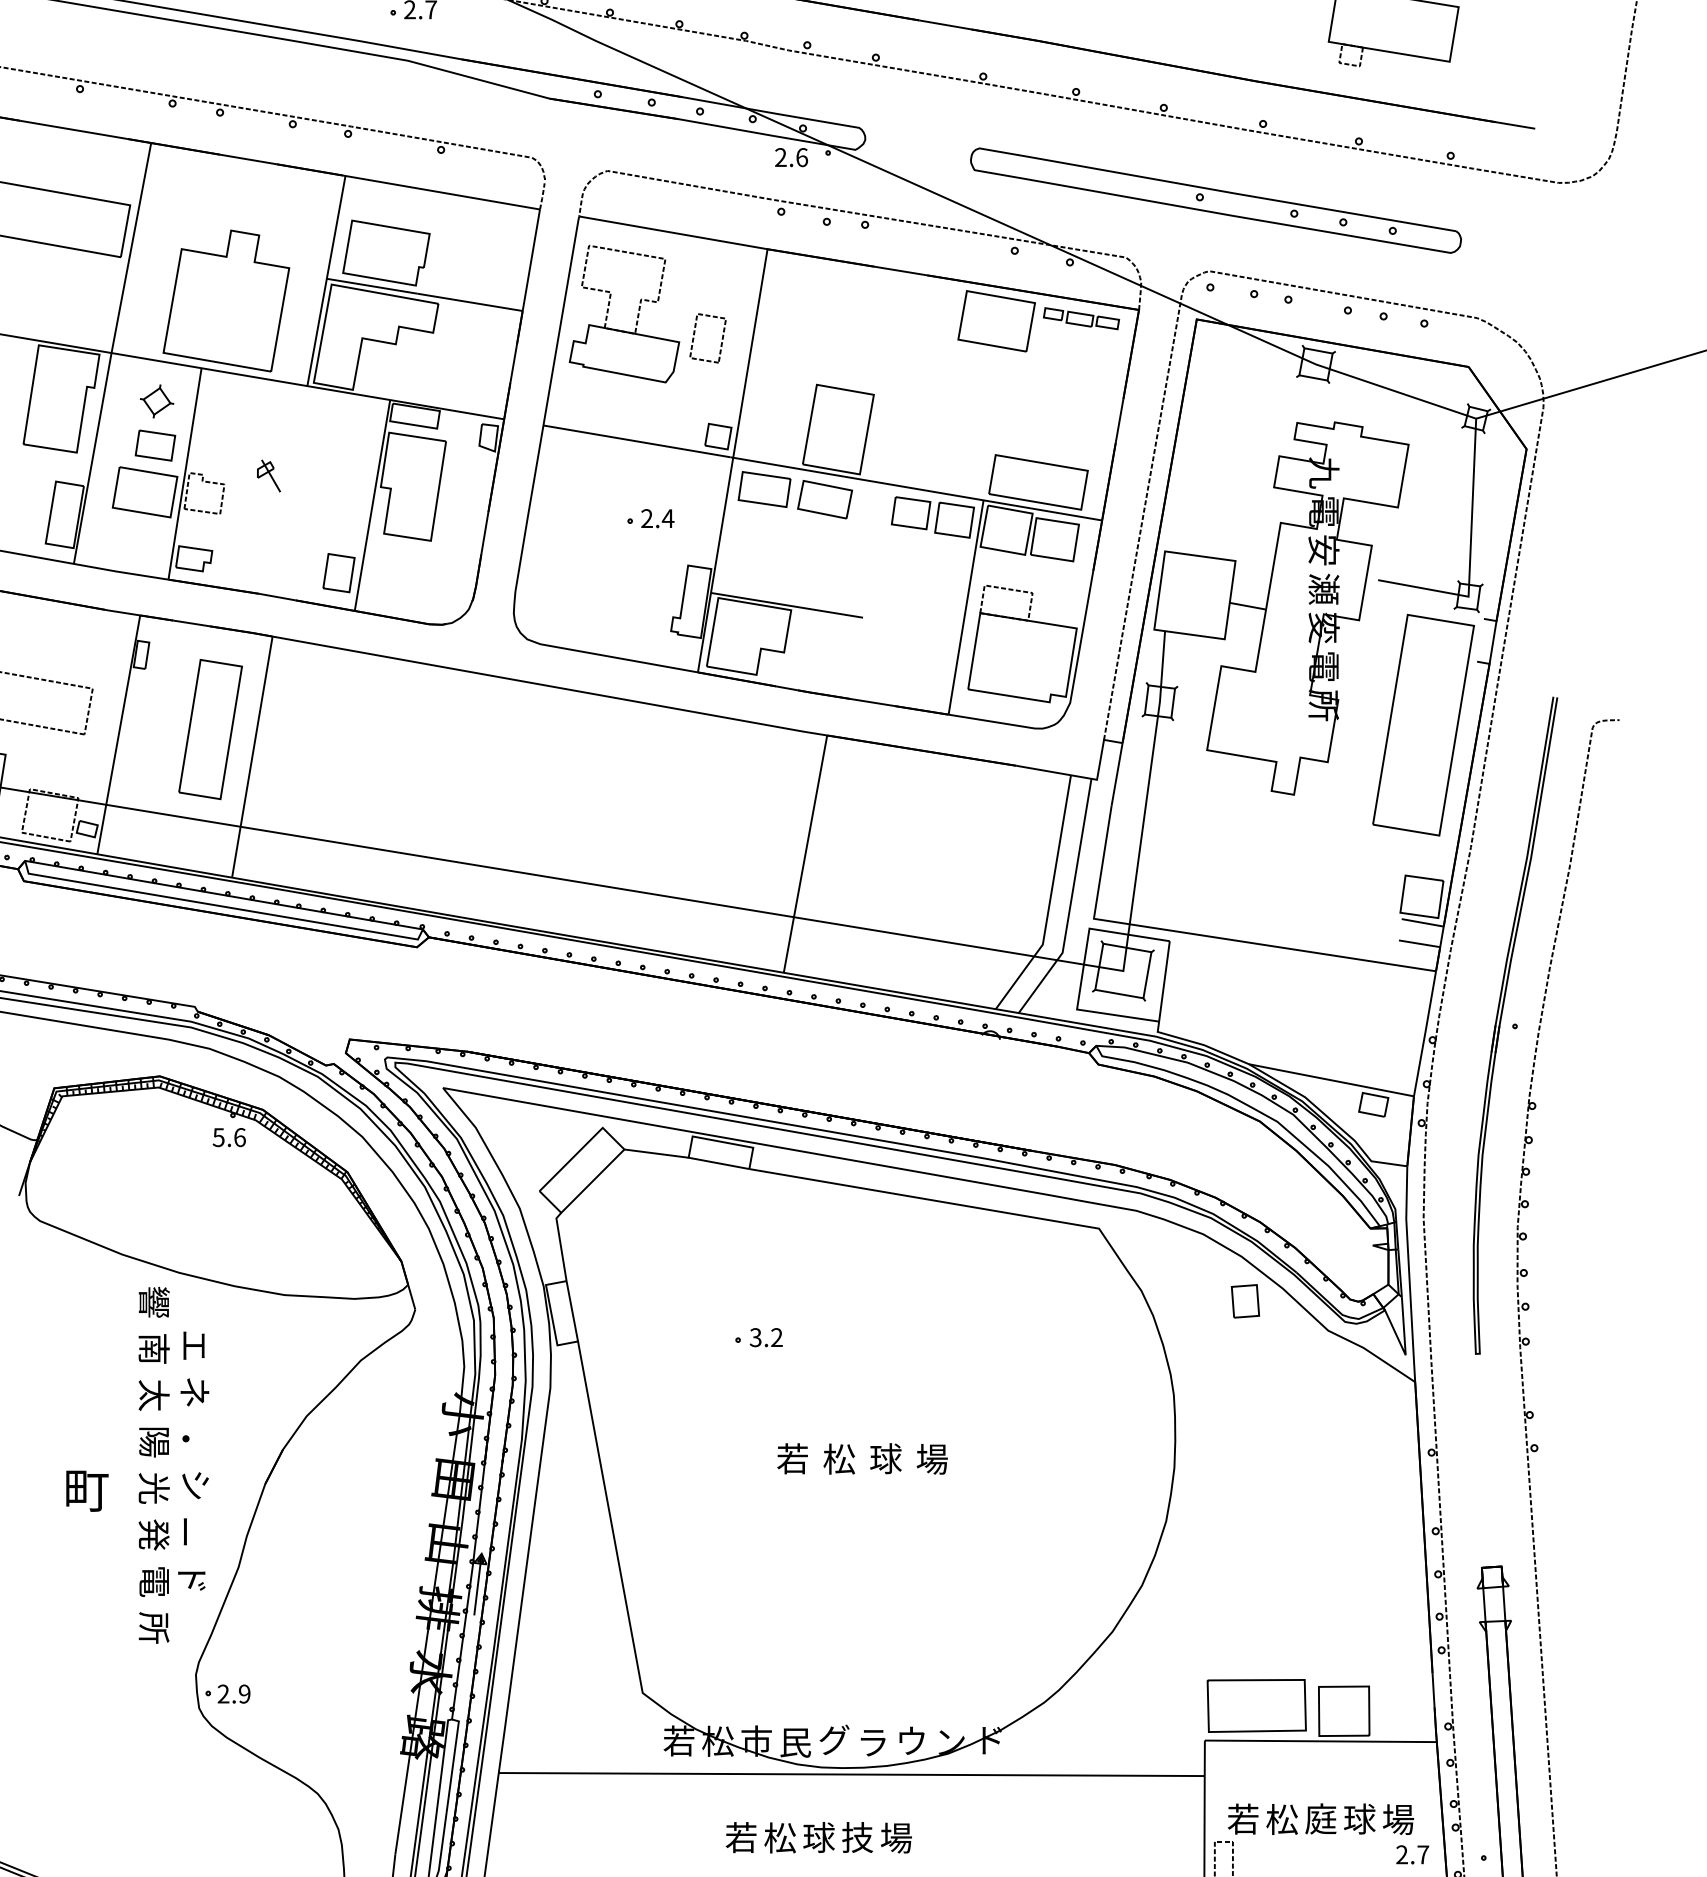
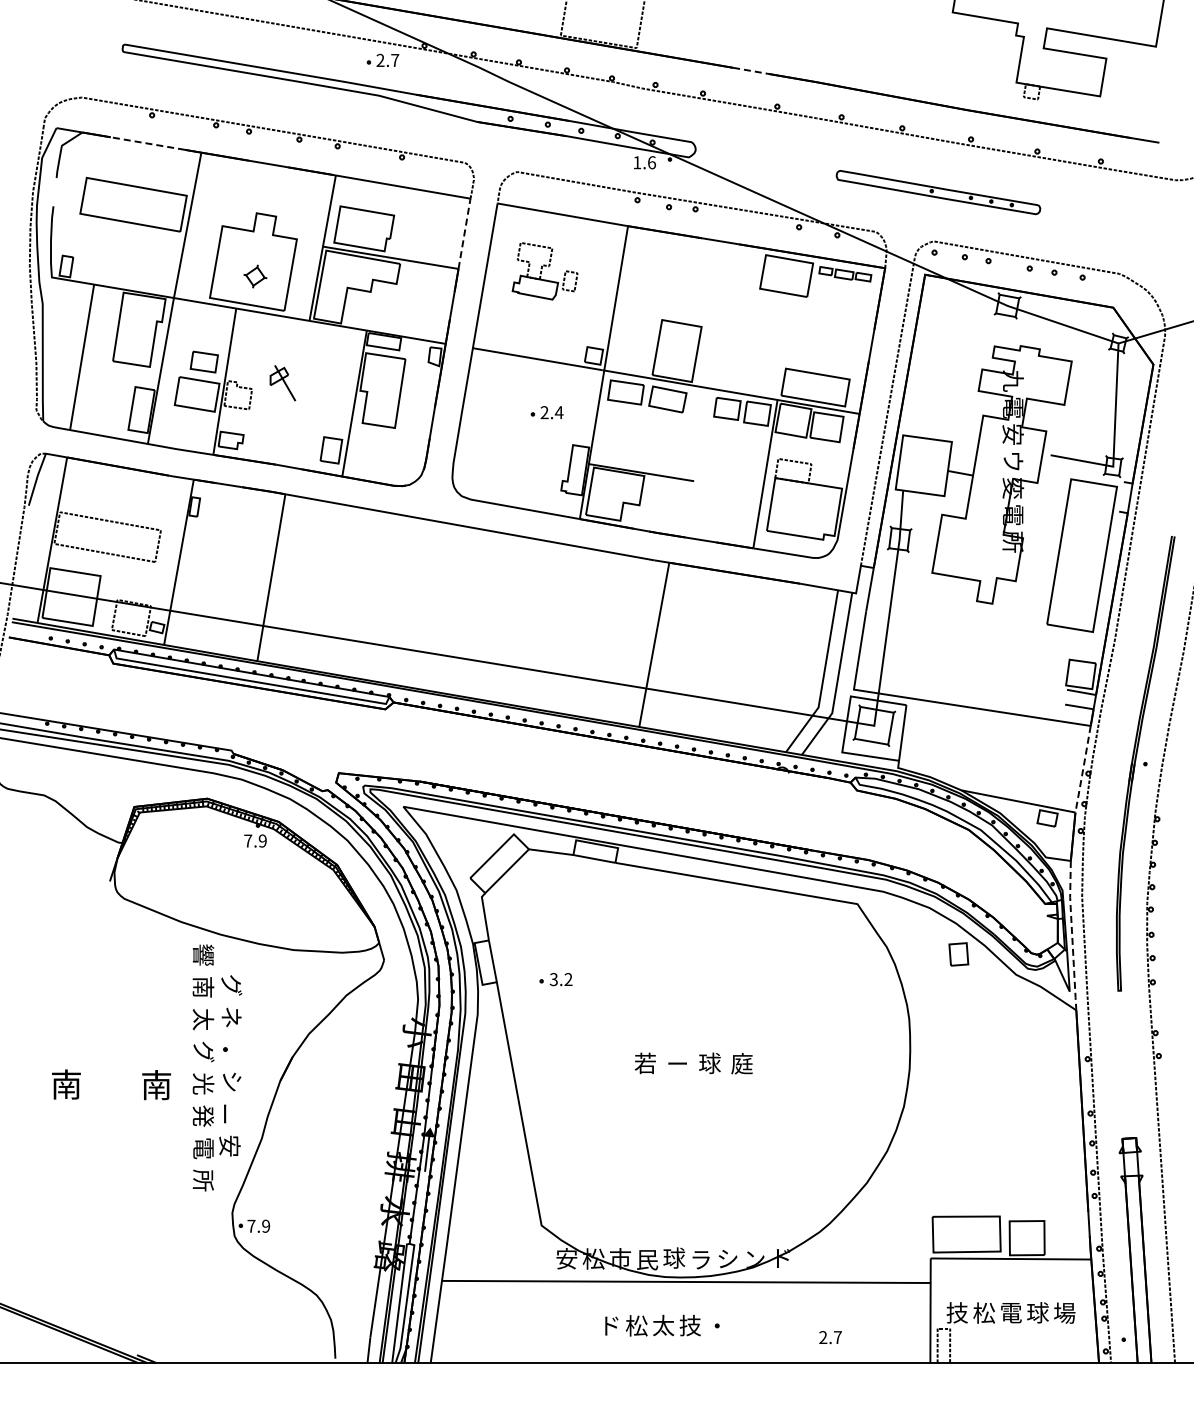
line: (945, 25) -> (751, 71), solid -> dashed
line: (73, 129) -> (147, 143), solid -> dashed
text: (781, 157) -> (637, 162), 2.6 -> 1.6
part: (1216, 200) -> (938, 192), size x0.6
line: (531, 258) -> (464, 232), solid -> dashed
part: (646, 314) -> (544, 271), size x0.6
part: (157, 401) -> (255, 276), moved
part: (268, 475) -> (282, 382), size x1.6
text: (1322, 589) -> (1012, 461), 瀬 -> ウ
part: (210, 729) -> (242, 558), removed
line: (1425, 1032) -> (1083, 768), solid -> dashed
text: (229, 1136) -> (255, 840), 5.6 -> 7.9
line: (1409, 1275) -> (1072, 936), solid -> dashed
part: (758, 1337) -> (555, 979), moved
text: (194, 1346) -> (231, 985), エ -> グ
text: (154, 1441) -> (203, 1051), 陽 -> グ
text: (839, 1458) -> (677, 1063), 松 -> ー
text: (931, 1458) -> (741, 1063), 場 -> 庭
text: (86, 1490) -> (156, 1085), 町 -> 南
text: (191, 1577) -> (229, 1145), ド -> 安
text: (223, 1692) -> (251, 1225), 2.9 -> 7.9
text: (834, 1739) -> (674, 1257), グ -> 球
text: (678, 1740) -> (566, 1258), 若 -> 安
text: (911, 1740) -> (727, 1258), ウ -> シ
text: (1242, 1818) -> (956, 1312), 若 -> 技
text: (1320, 1818) -> (1010, 1312), 庭 -> 電
text: (740, 1837) -> (609, 1325), 若 -> ド
text: (818, 1837) -> (663, 1325), 球 -> 太
text: (895, 1837) -> (716, 1325), 場 -> ・
text: (1412, 1854) -> (830, 1337), moved

